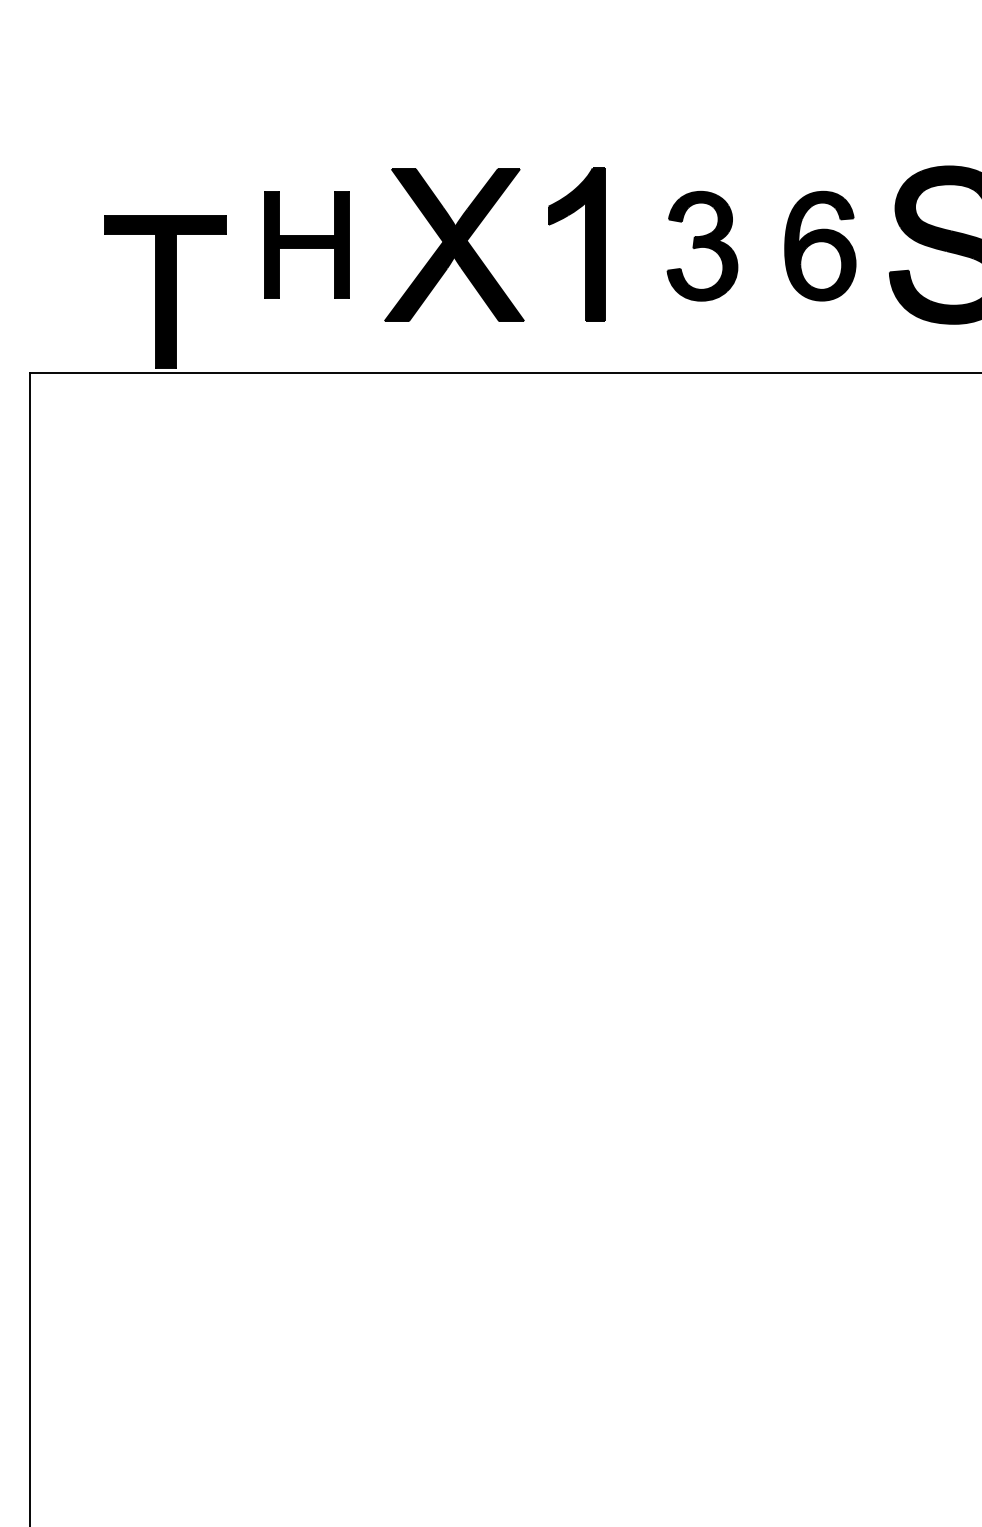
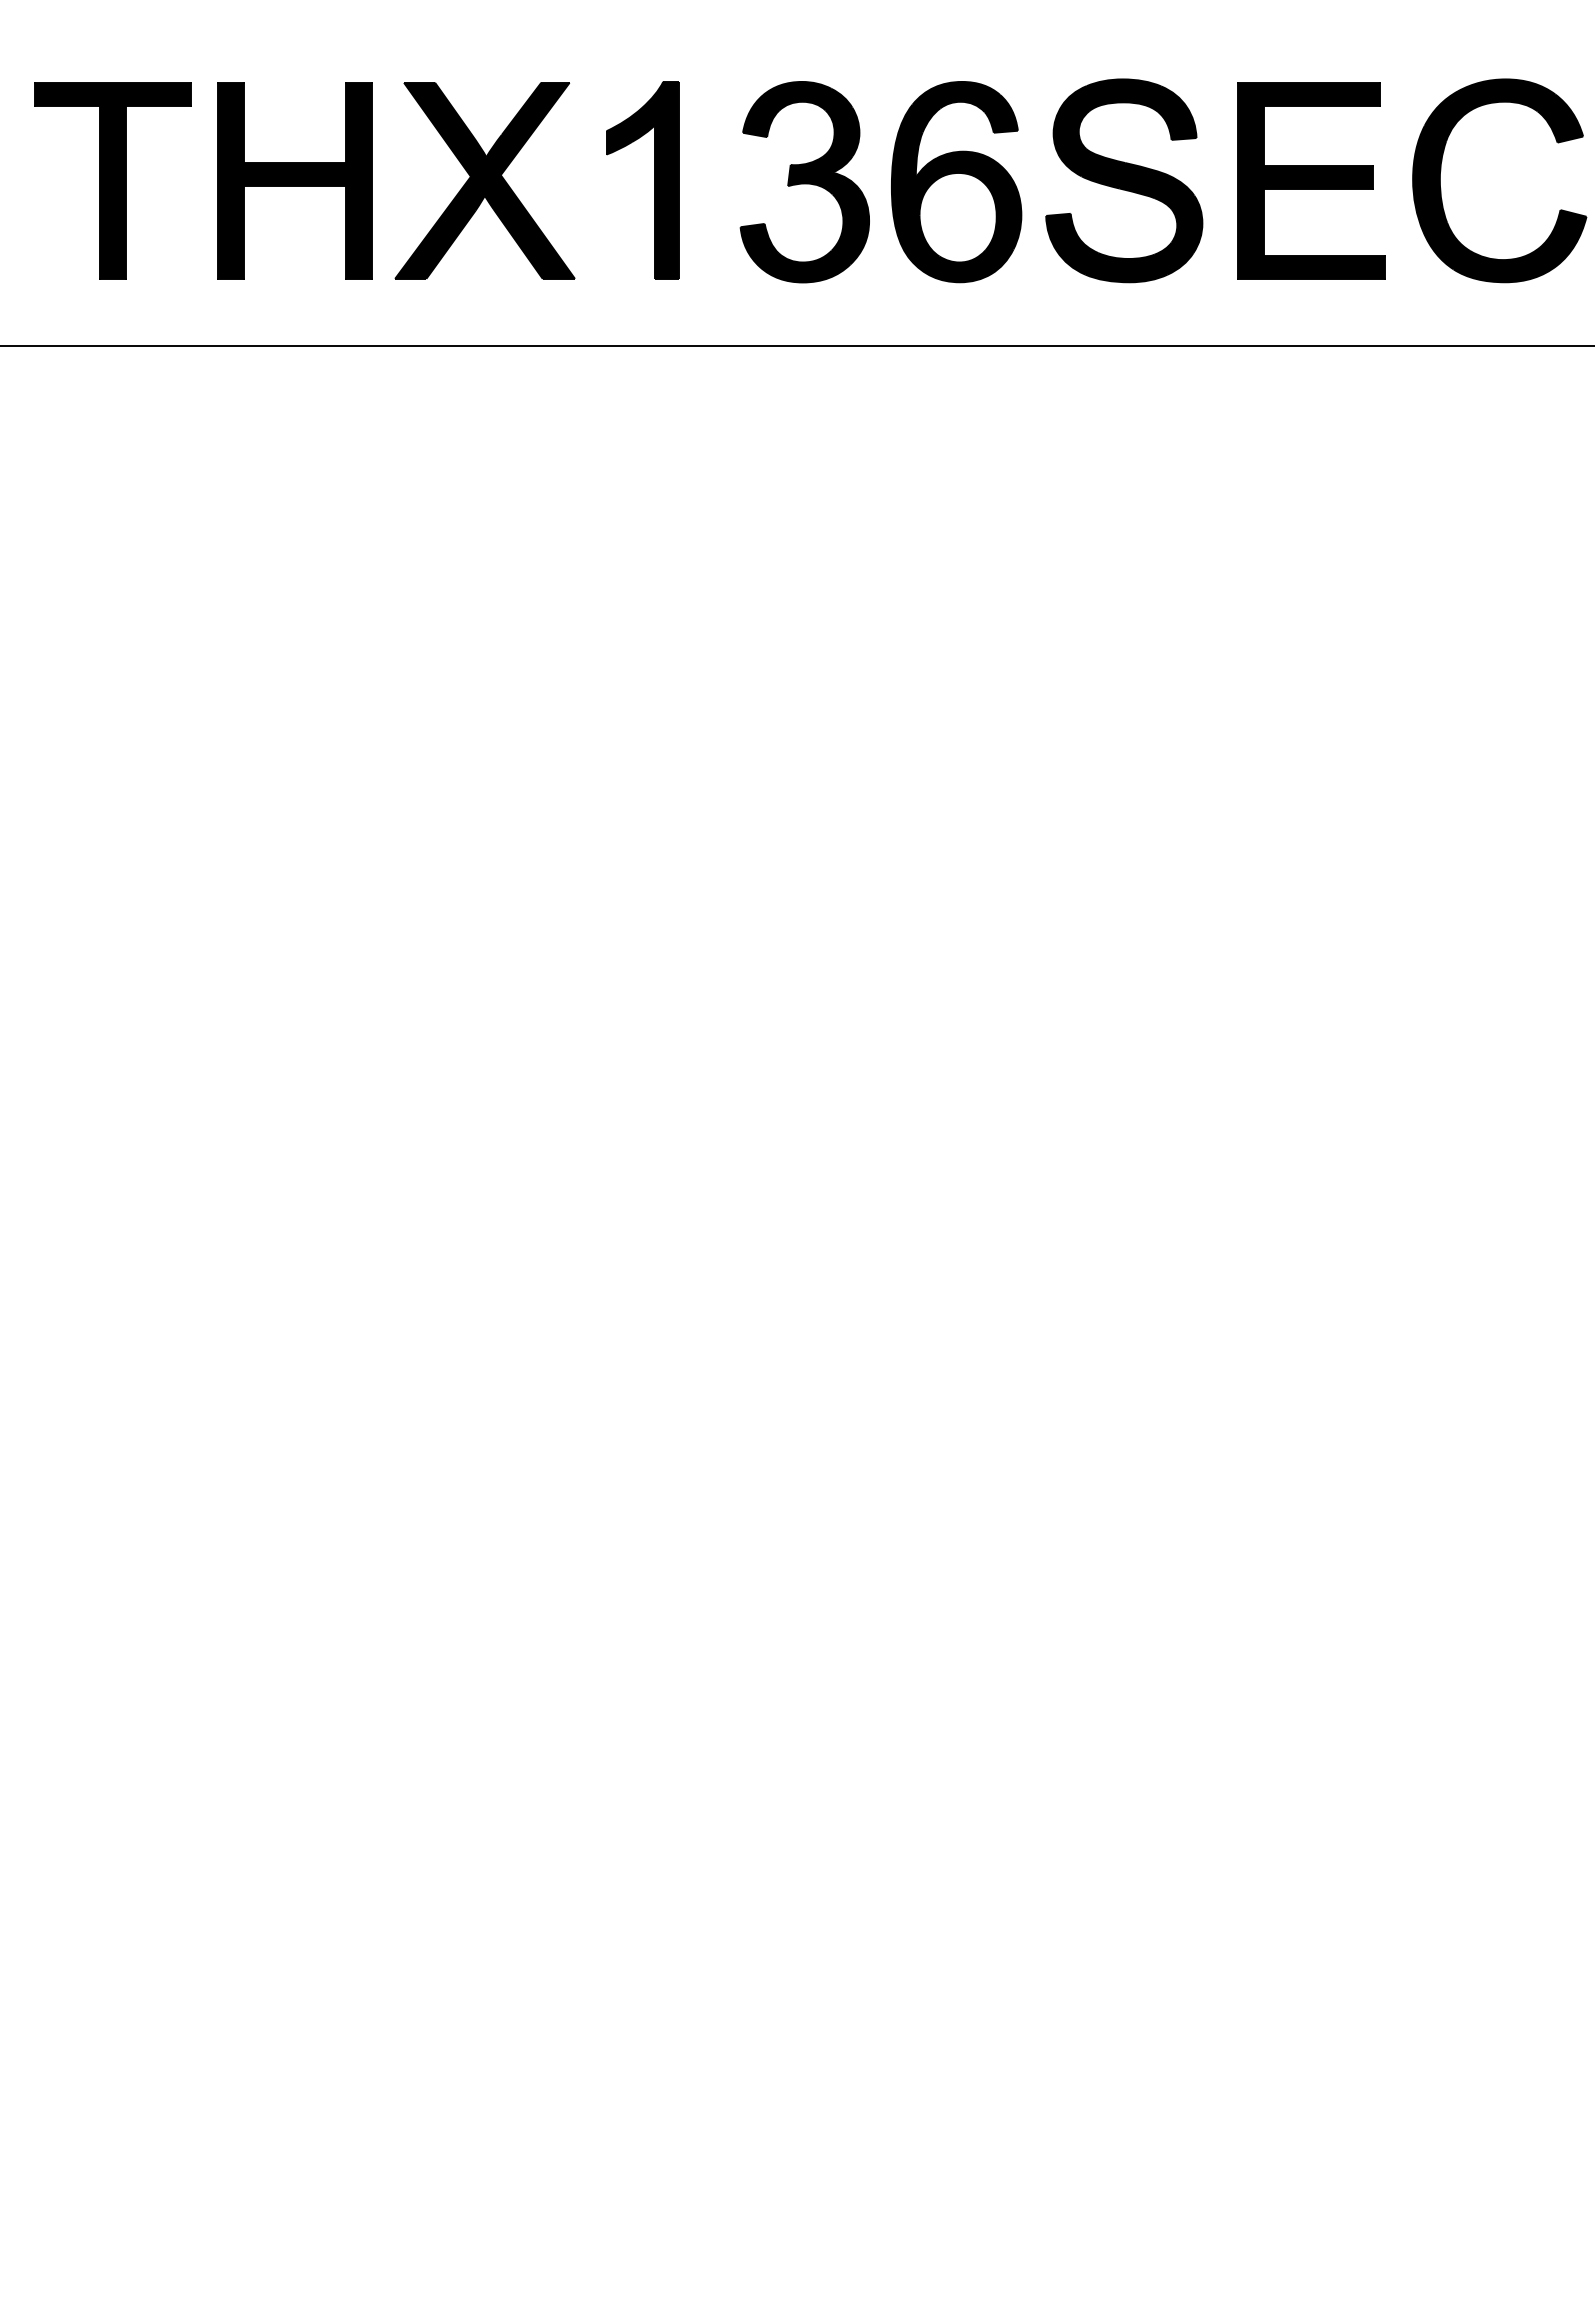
part: (306, 244) -> (294, 180), size x1.43
part: (702, 246) -> (804, 182), size x1.43
part: (820, 246) -> (956, 182), size x1.43
part: (165, 291) -> (112, 180), moved

